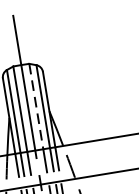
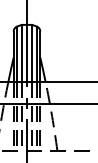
line: (36, 106) -> (32, 53), dashed -> solid

